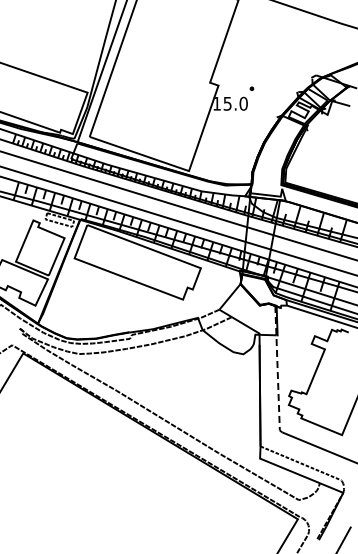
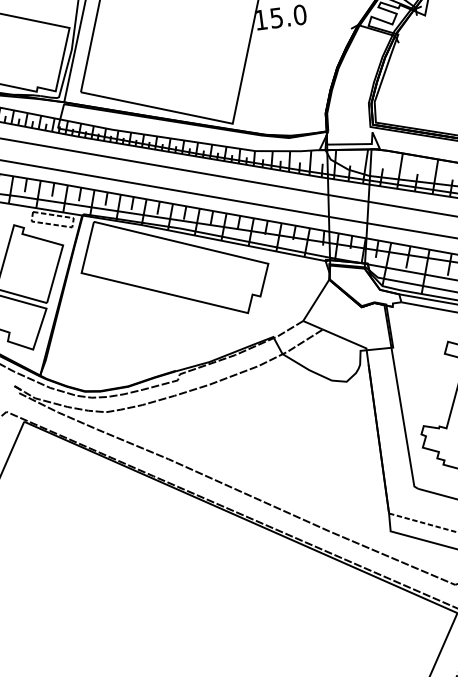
line: (277, 370) -> (399, 399), dashed -> solid

